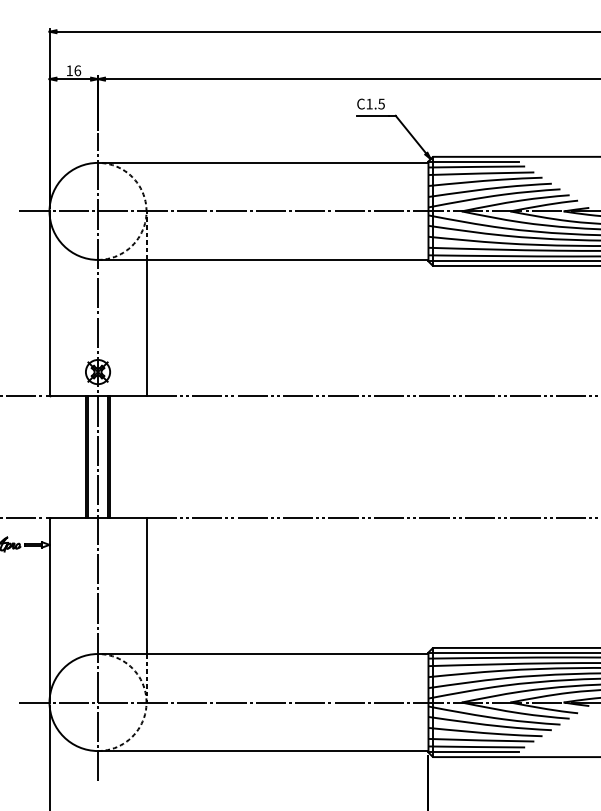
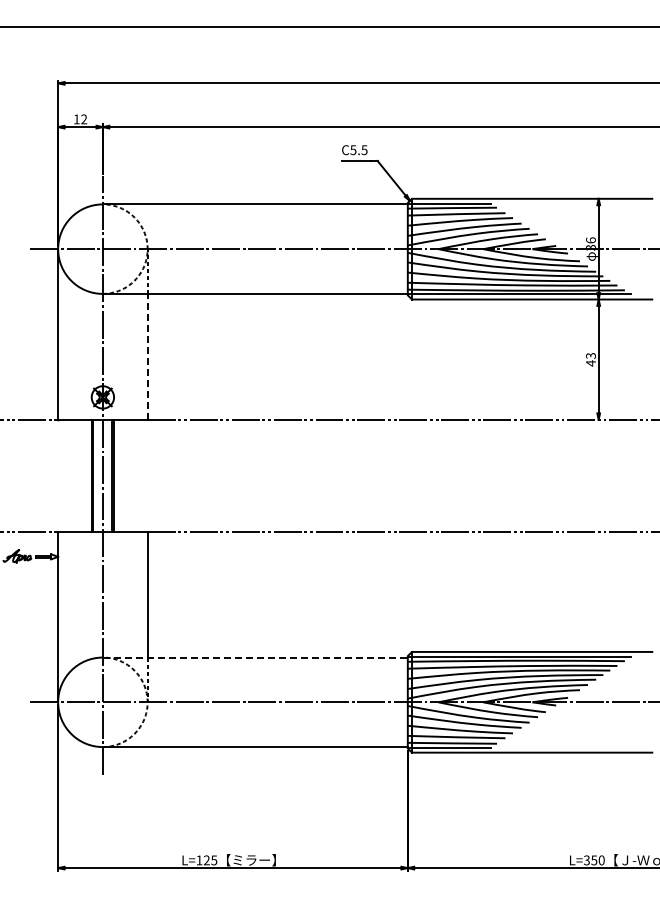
text: (78, 70) -> (84, 119), 16 -> 12
text: (369, 104) -> (353, 150), C1.5 -> C5.5
line: (146, 327) -> (147, 356), solid -> dashed
line: (263, 653) -> (255, 657), solid -> dashed

